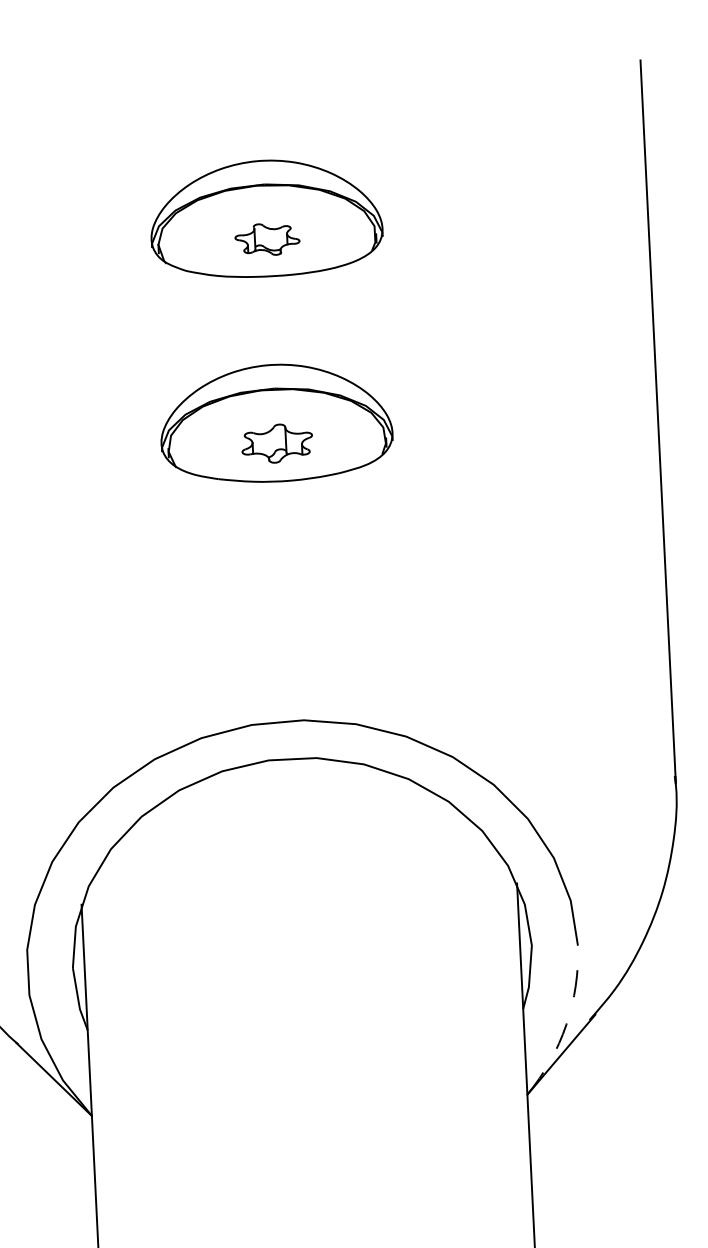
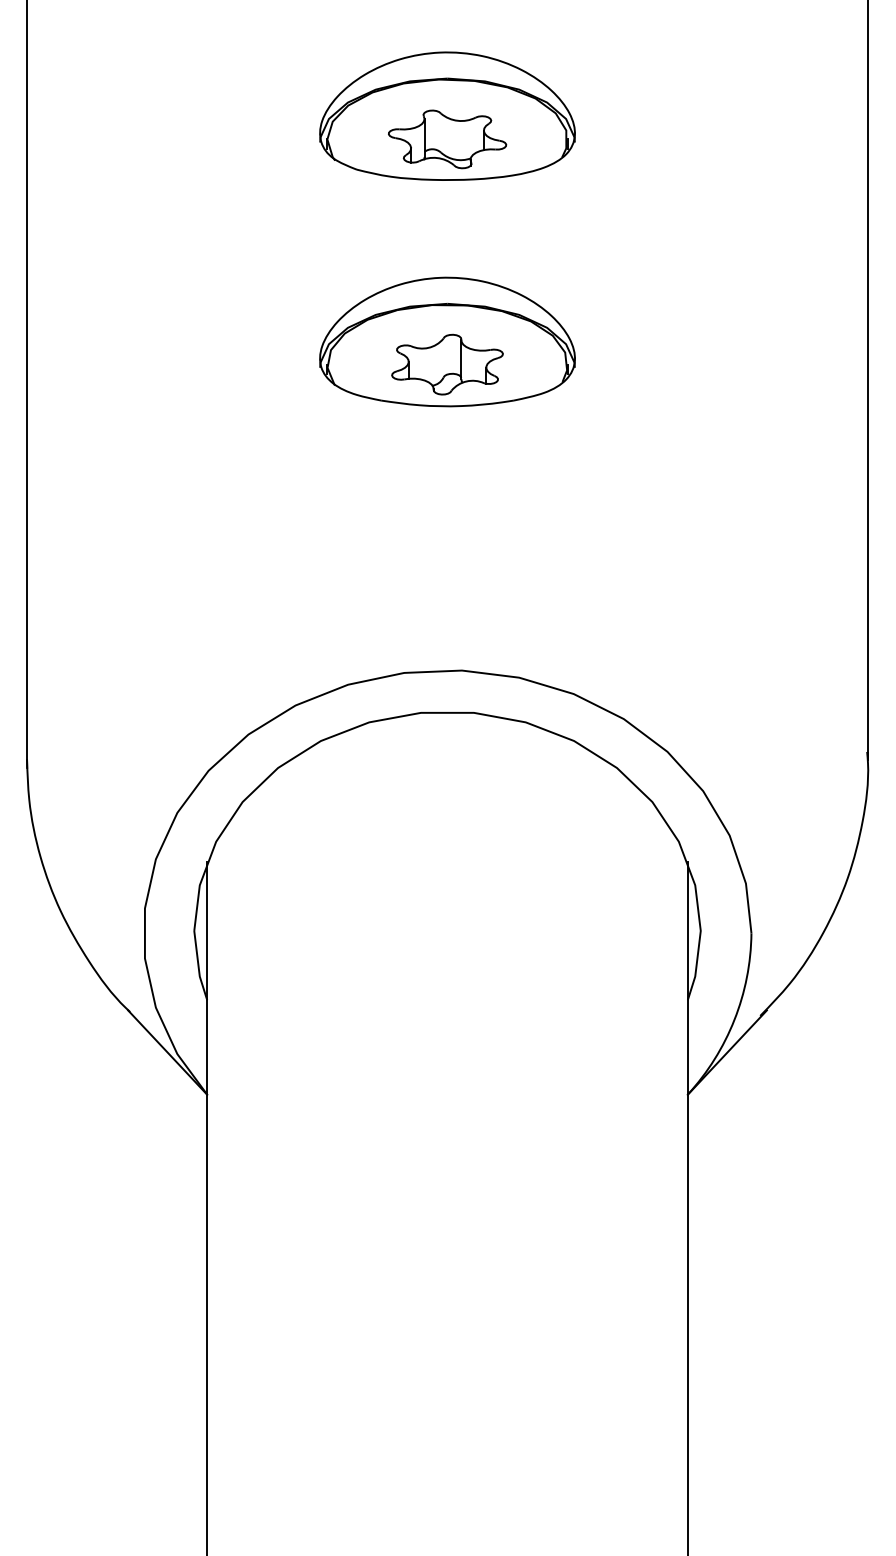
part: (267, 239) -> (447, 139), size x1.67
part: (277, 443) -> (447, 364), size x1.43
arc: (566, 1024) -> (734, 1019), dashed -> solid

